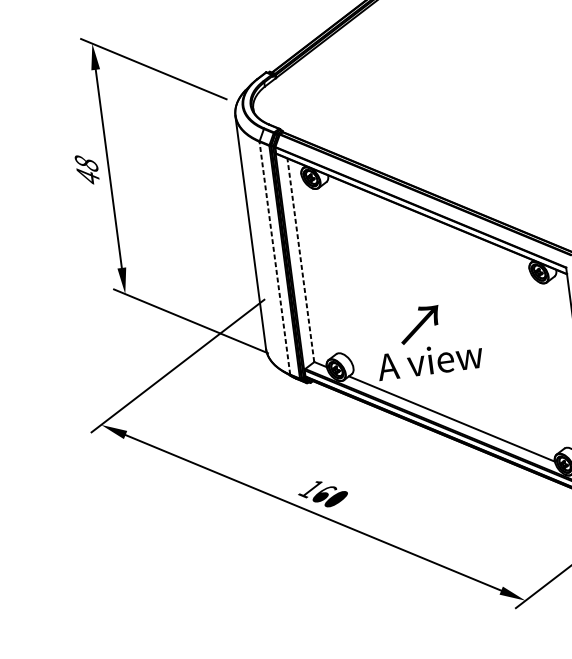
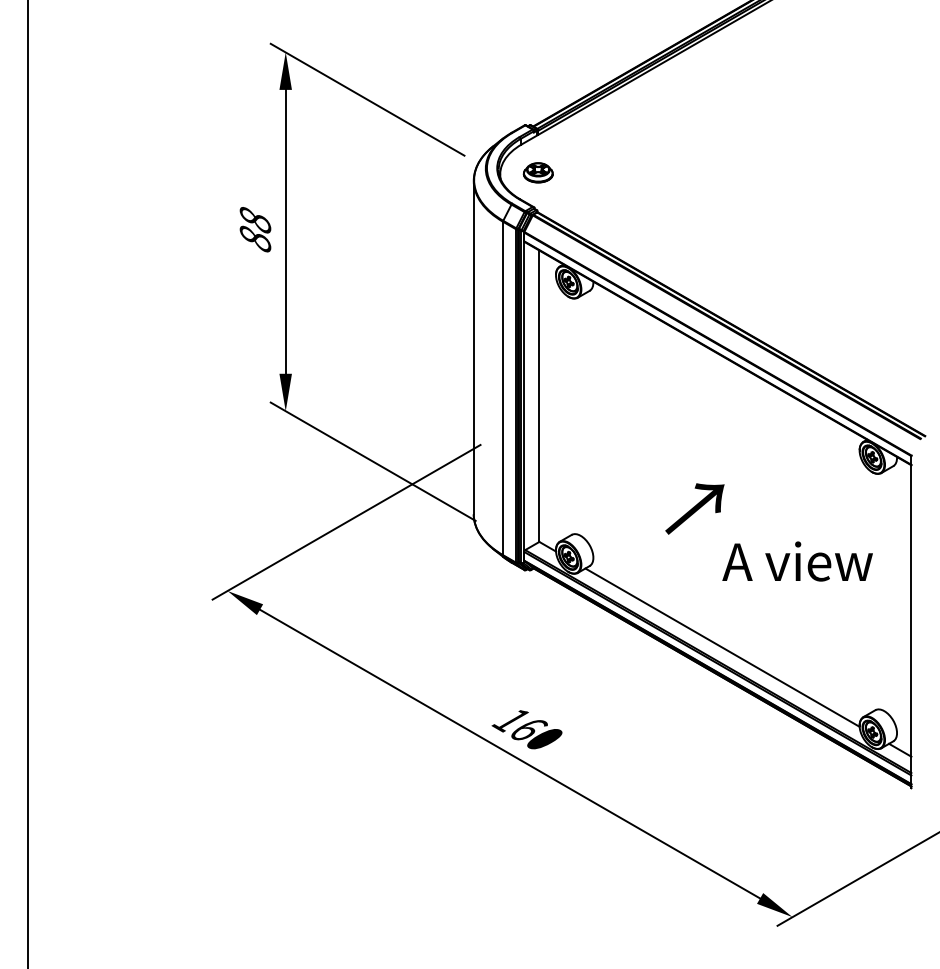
part: (279, 104) -> (537, 172), added
text: (88, 176) -> (255, 238), 48 -> 88
line: (275, 258) -> (503, 388), dashed -> solid
line: (301, 260) -> (539, 396), dashed -> solid
text: (430, 360) -> (797, 561), moved

